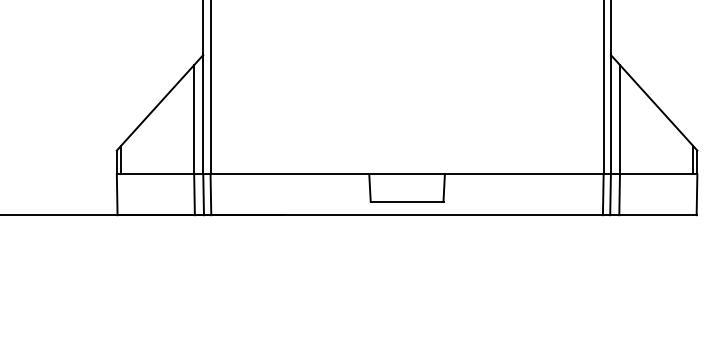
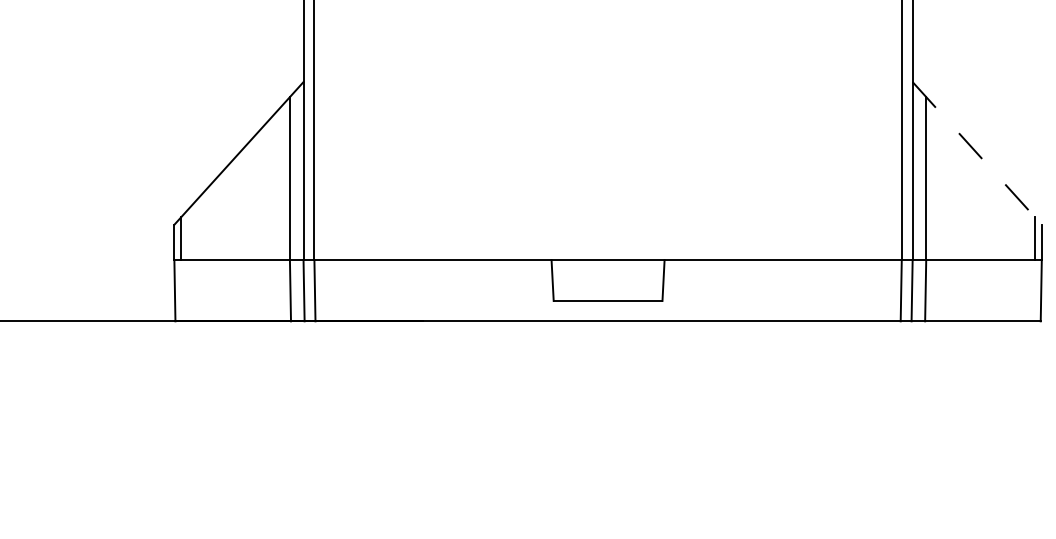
line: (654, 103) -> (977, 154), solid -> dashed

